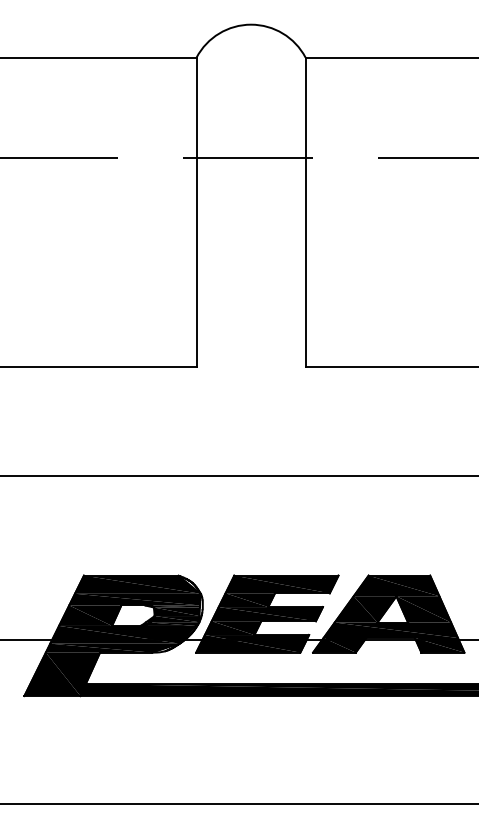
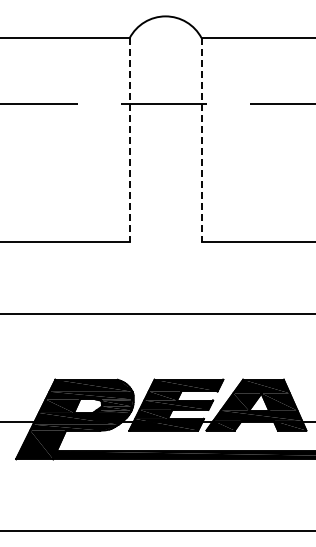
line: (196, 212) -> (129, 140), solid -> dashed
line: (305, 212) -> (201, 140), solid -> dashed

